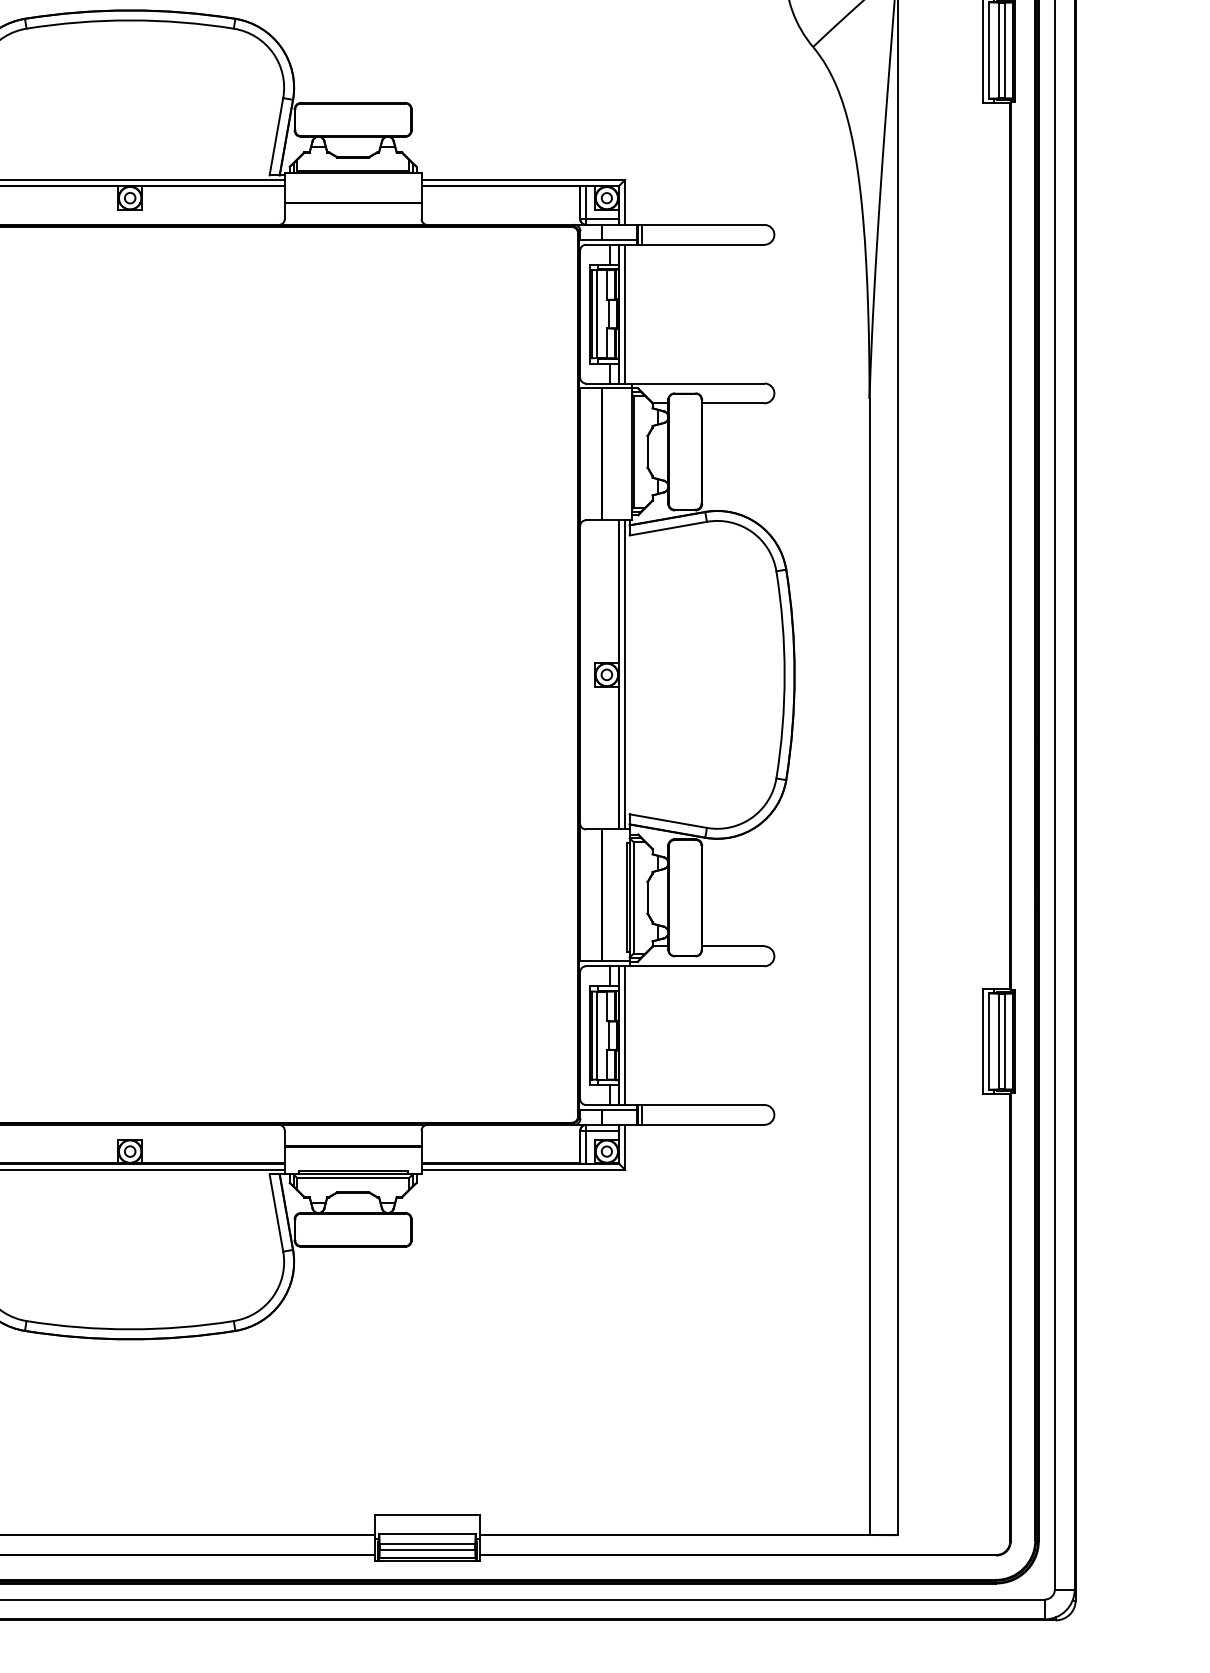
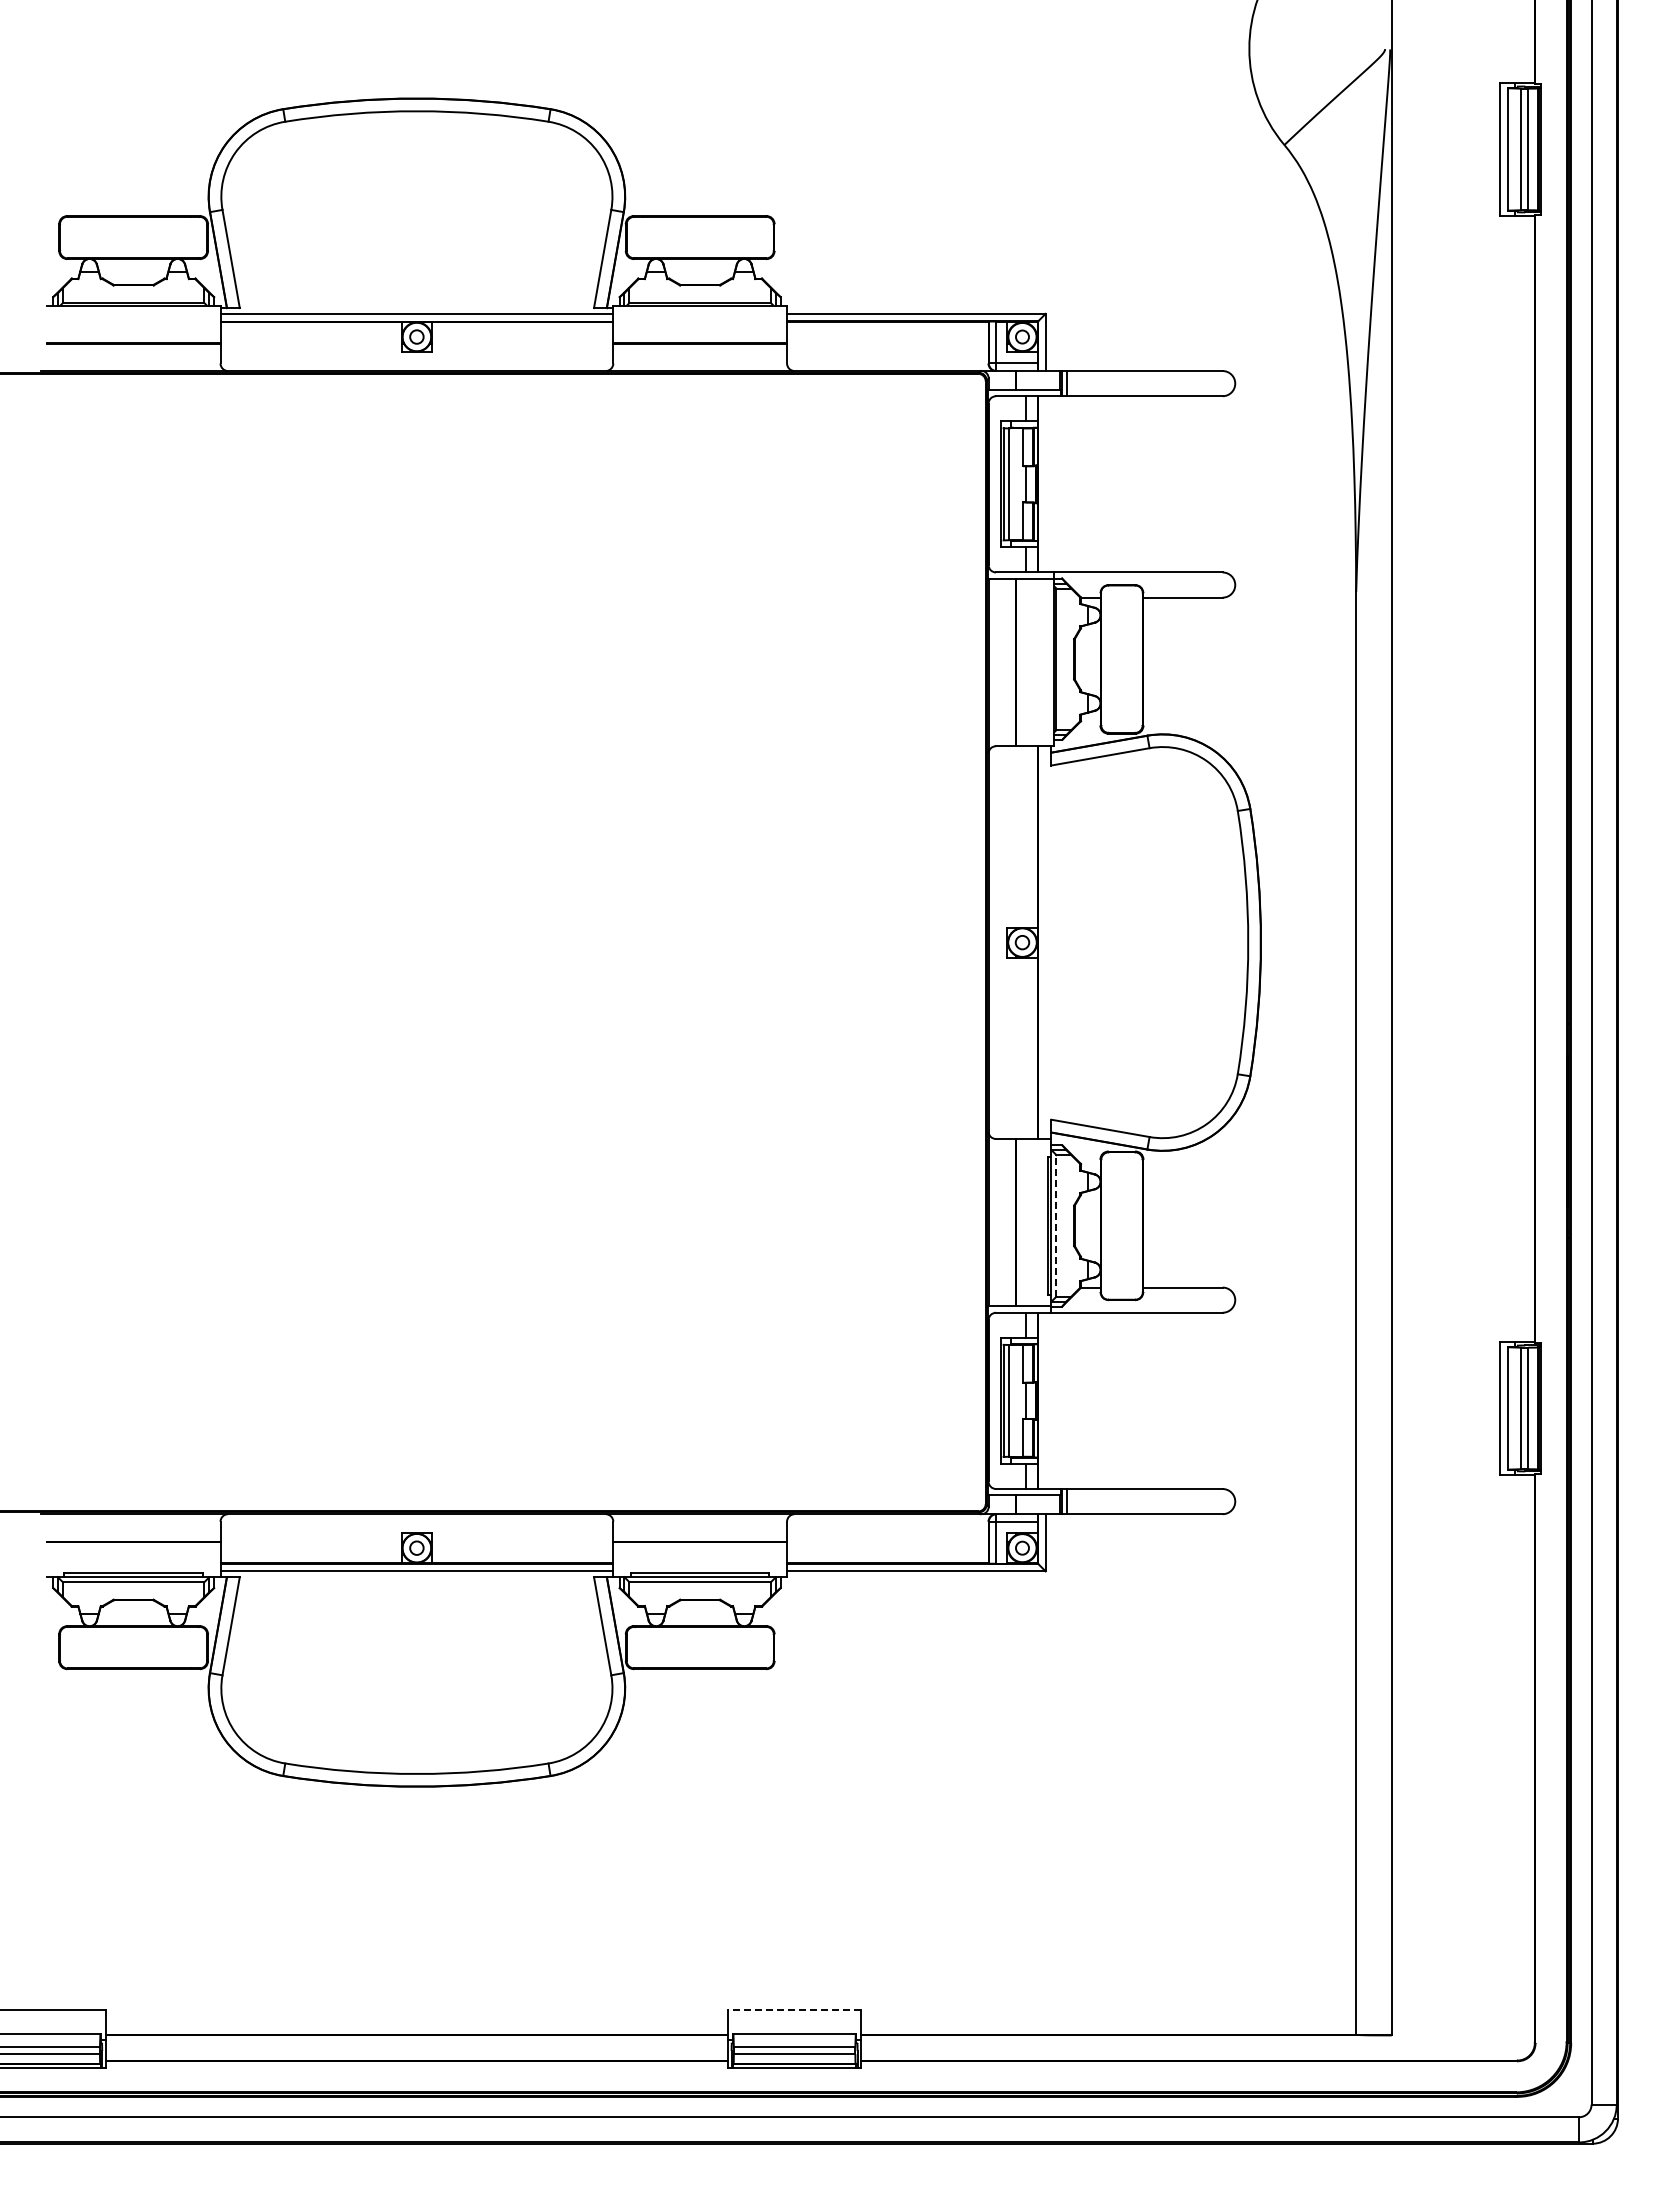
line: (625, 314) -> (1045, 484), removed
line: (625, 674) -> (1045, 942), removed
line: (633, 897) -> (1056, 1225), solid -> dashed
line: (625, 1035) -> (1045, 1400), removed
line: (427, 1515) -> (794, 2010), solid -> dashed

